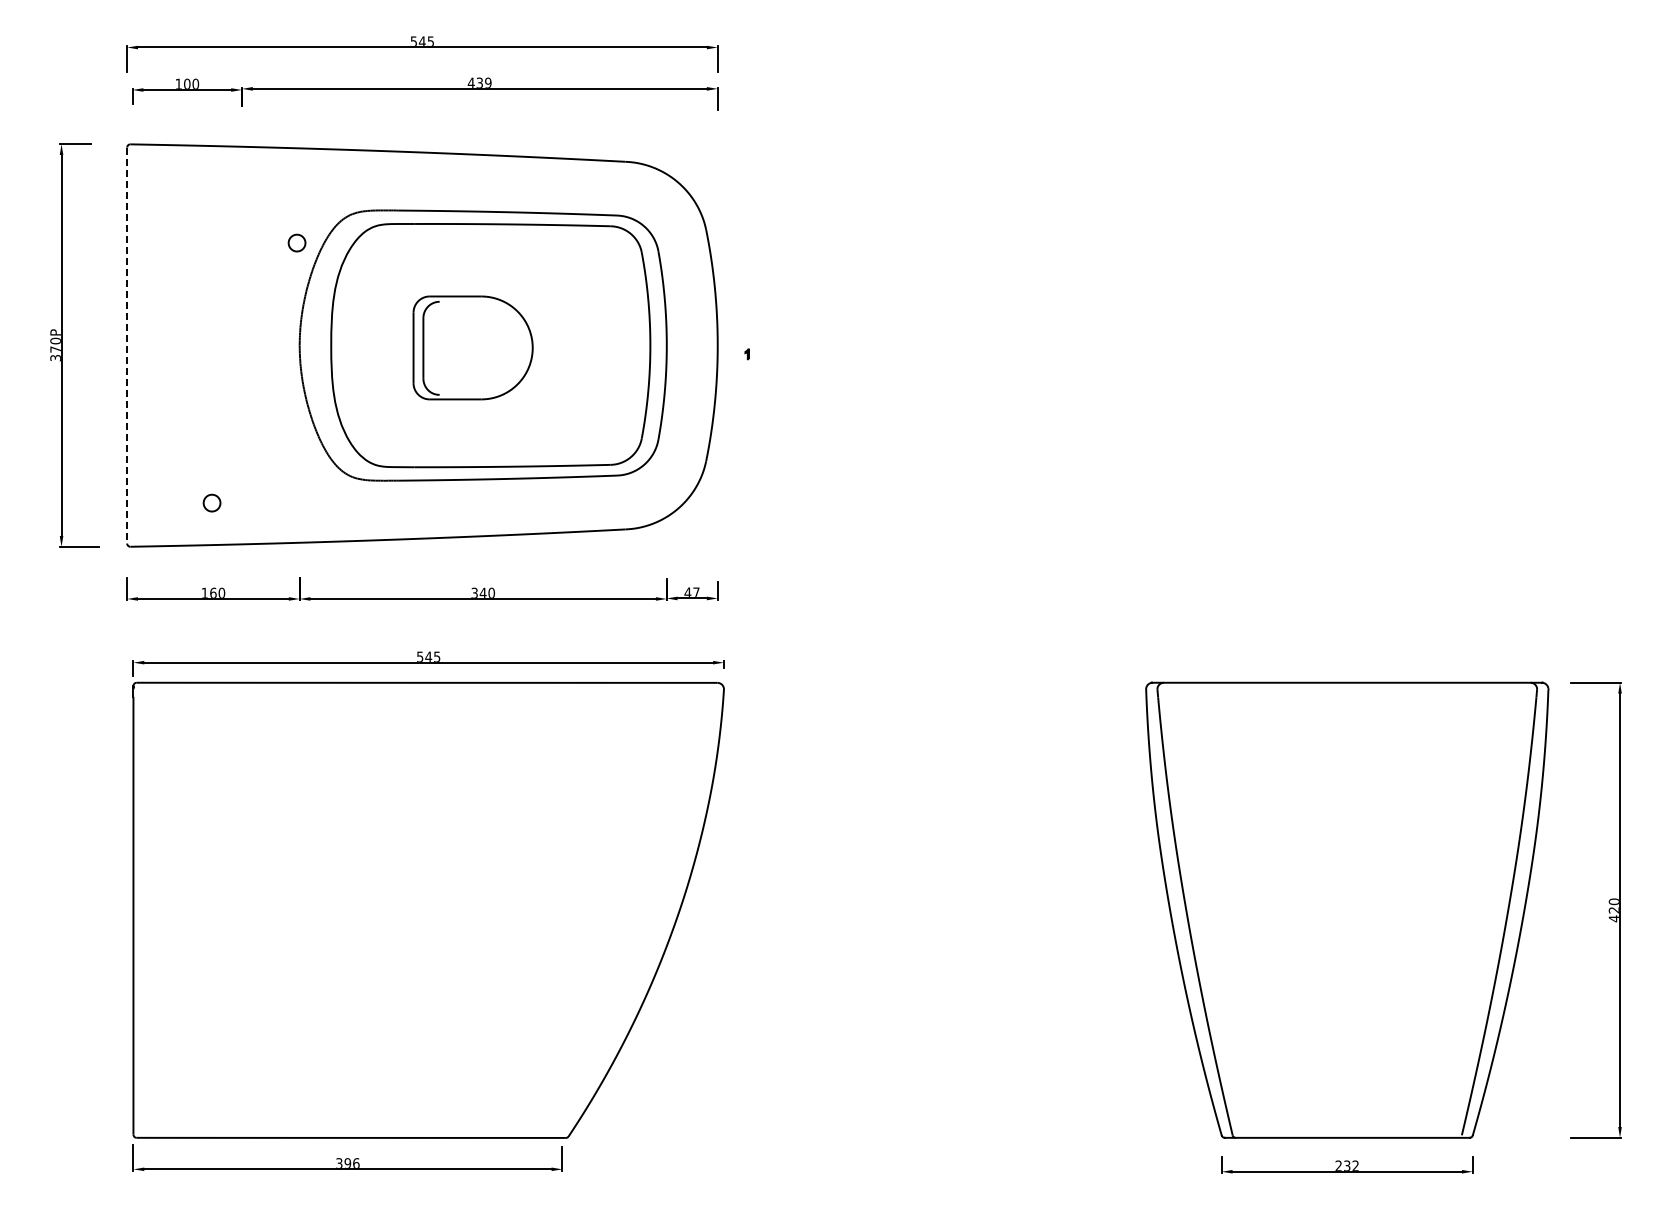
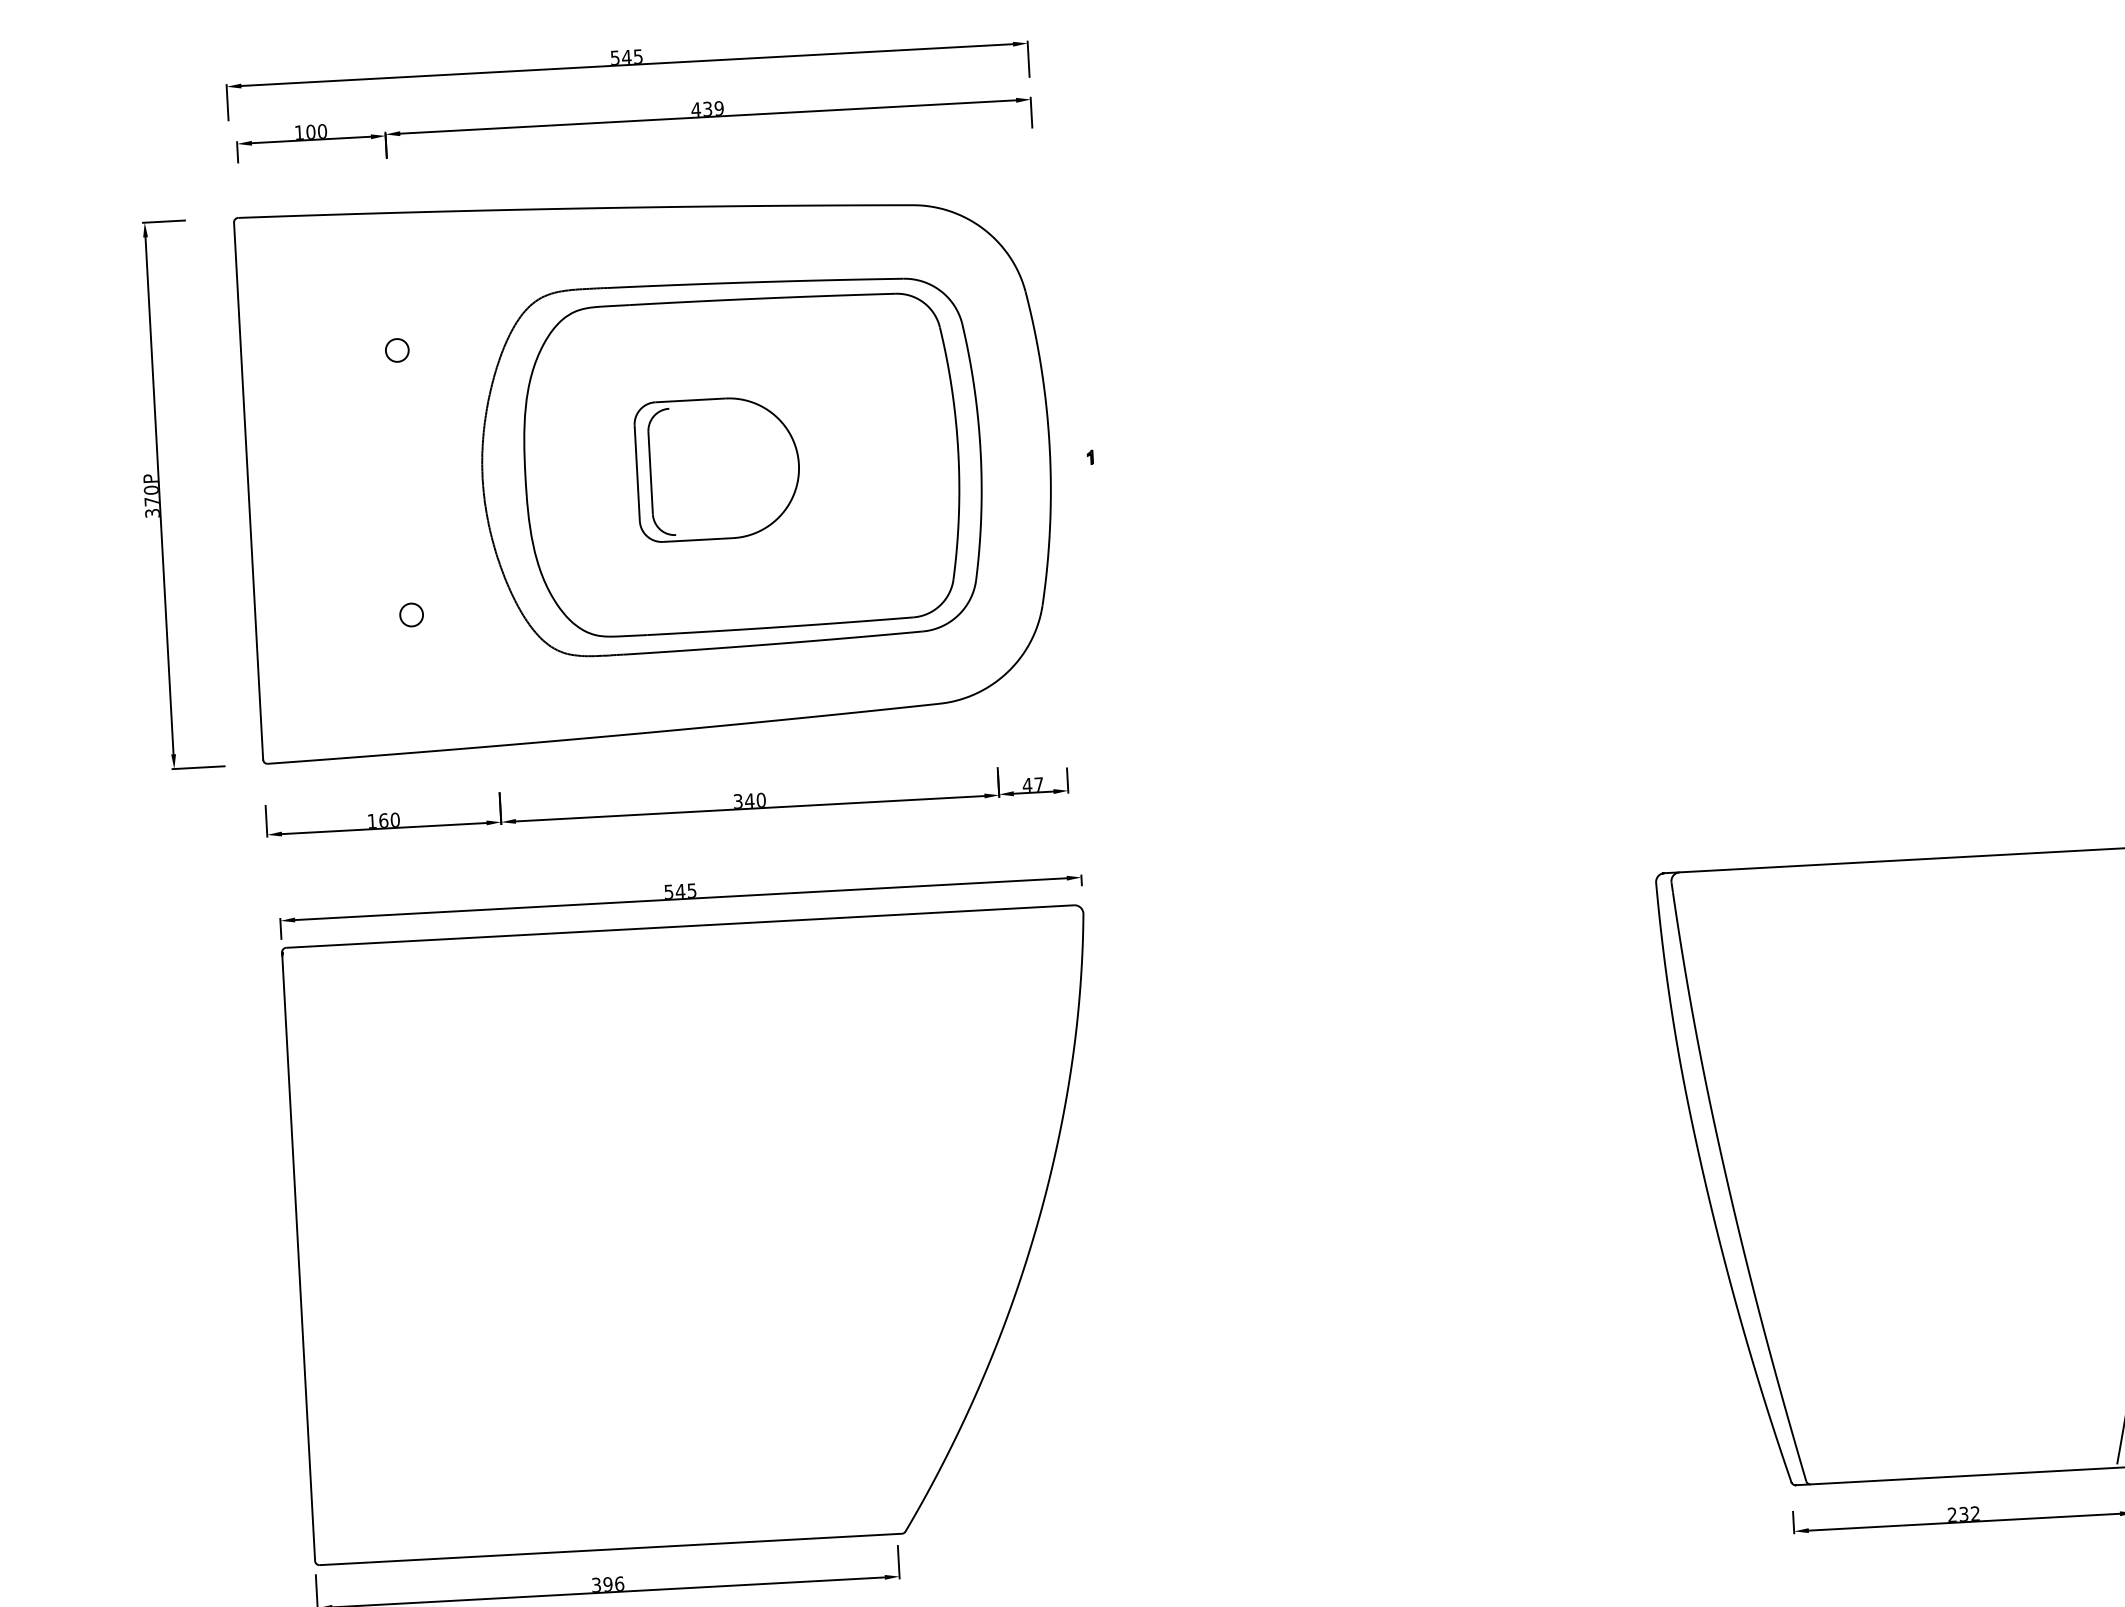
part: (296, 242) -> (396, 349), moved
line: (127, 345) -> (249, 490), dashed -> solid
part: (211, 502) -> (410, 614), moved

